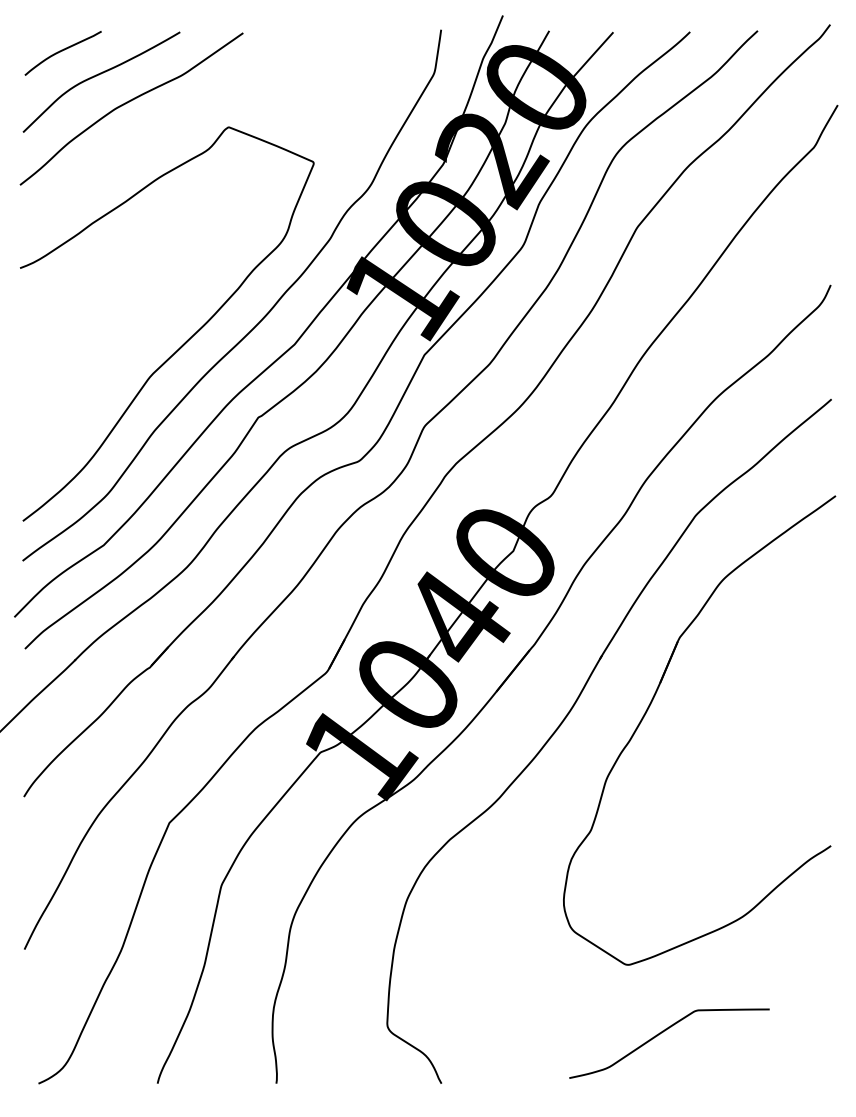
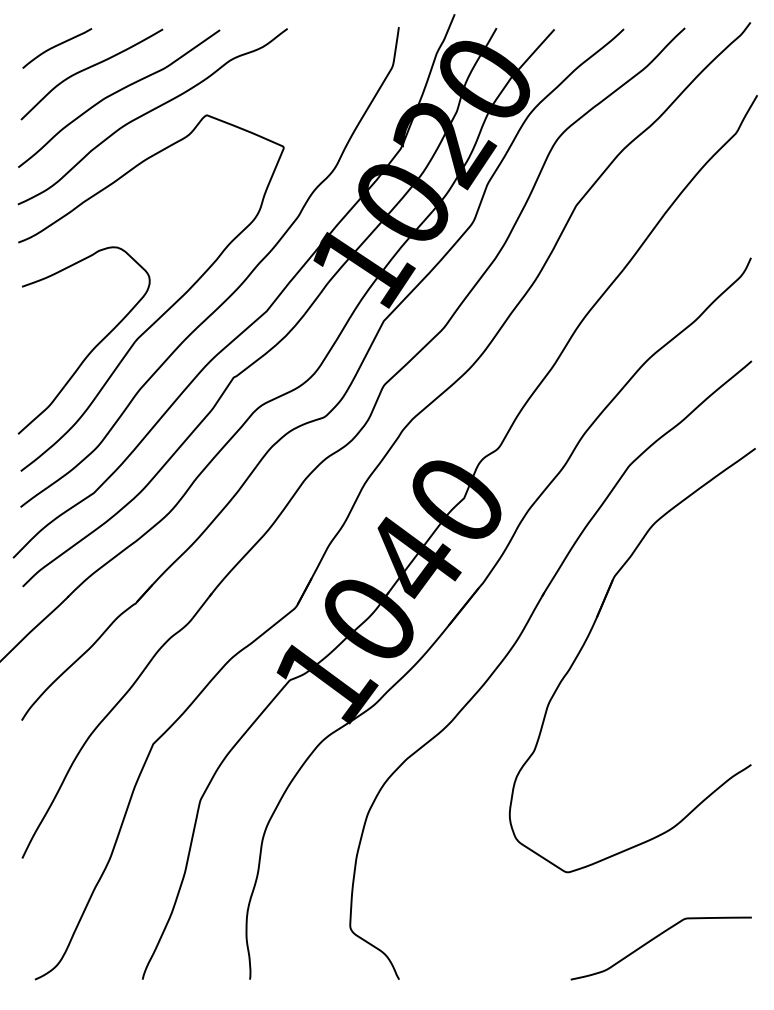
curve: (166, 124) -> (150, 112), added
curve: (102, 385) -> (92, 348), added
curve: (662, 1033) -> (654, 939), moved

